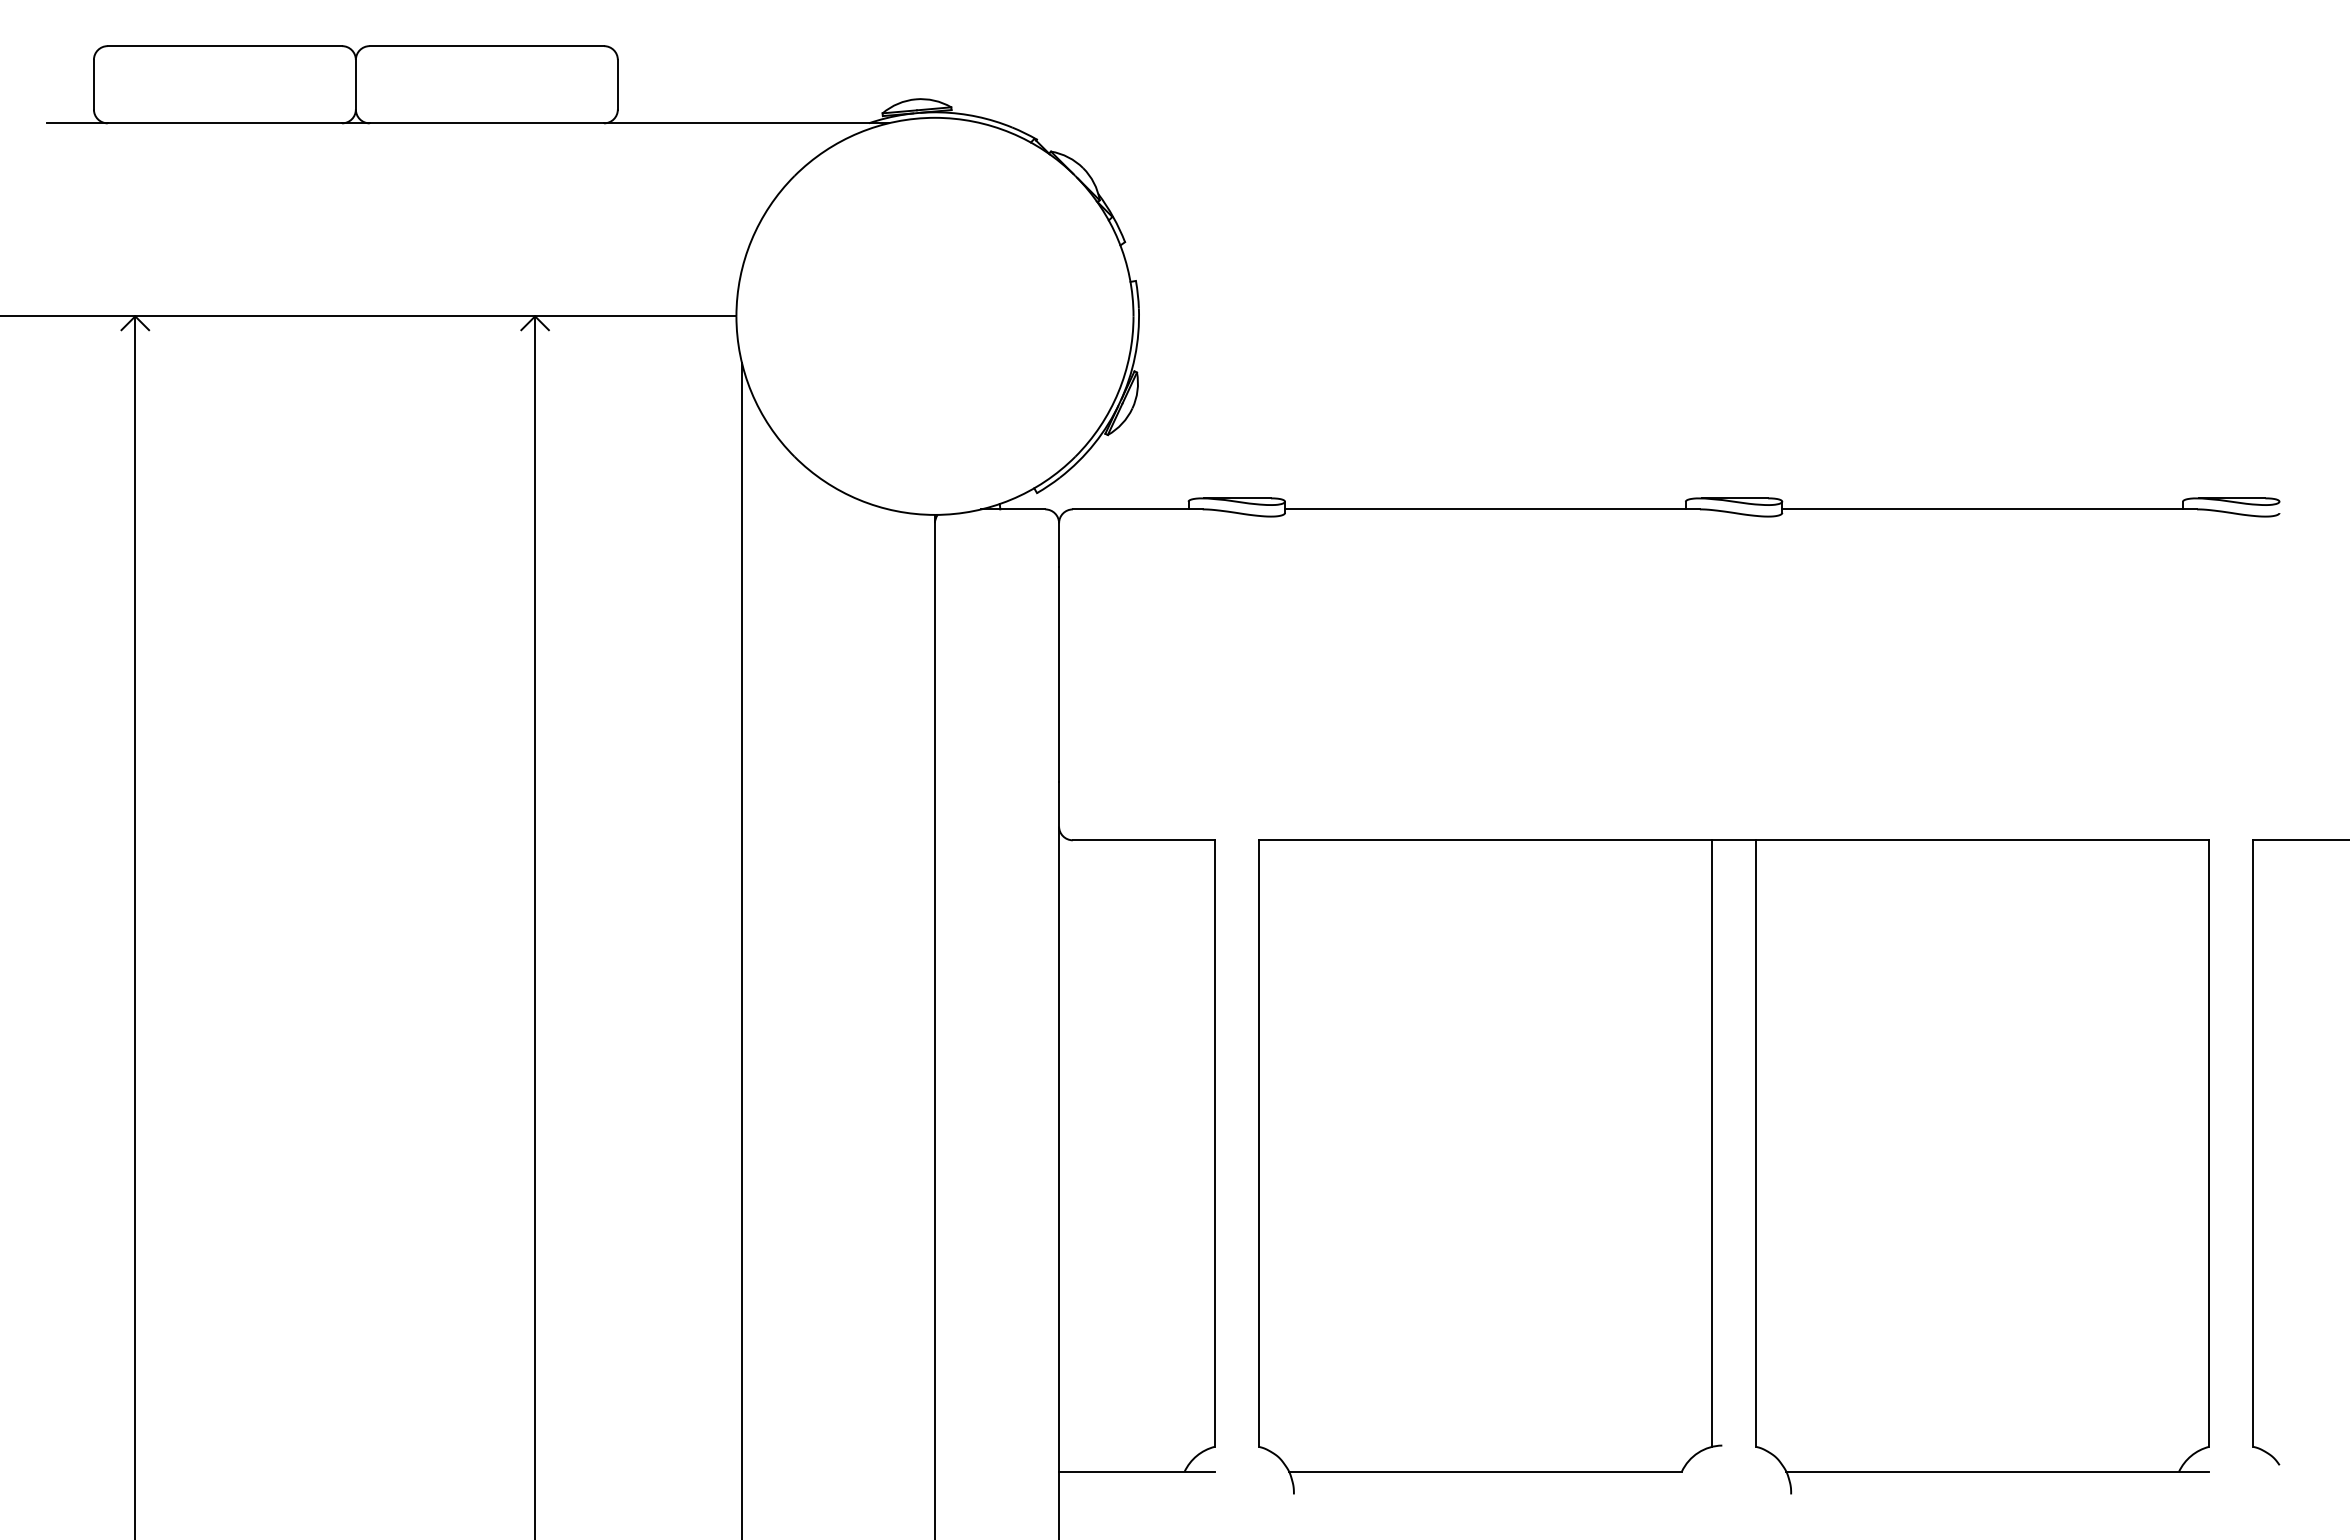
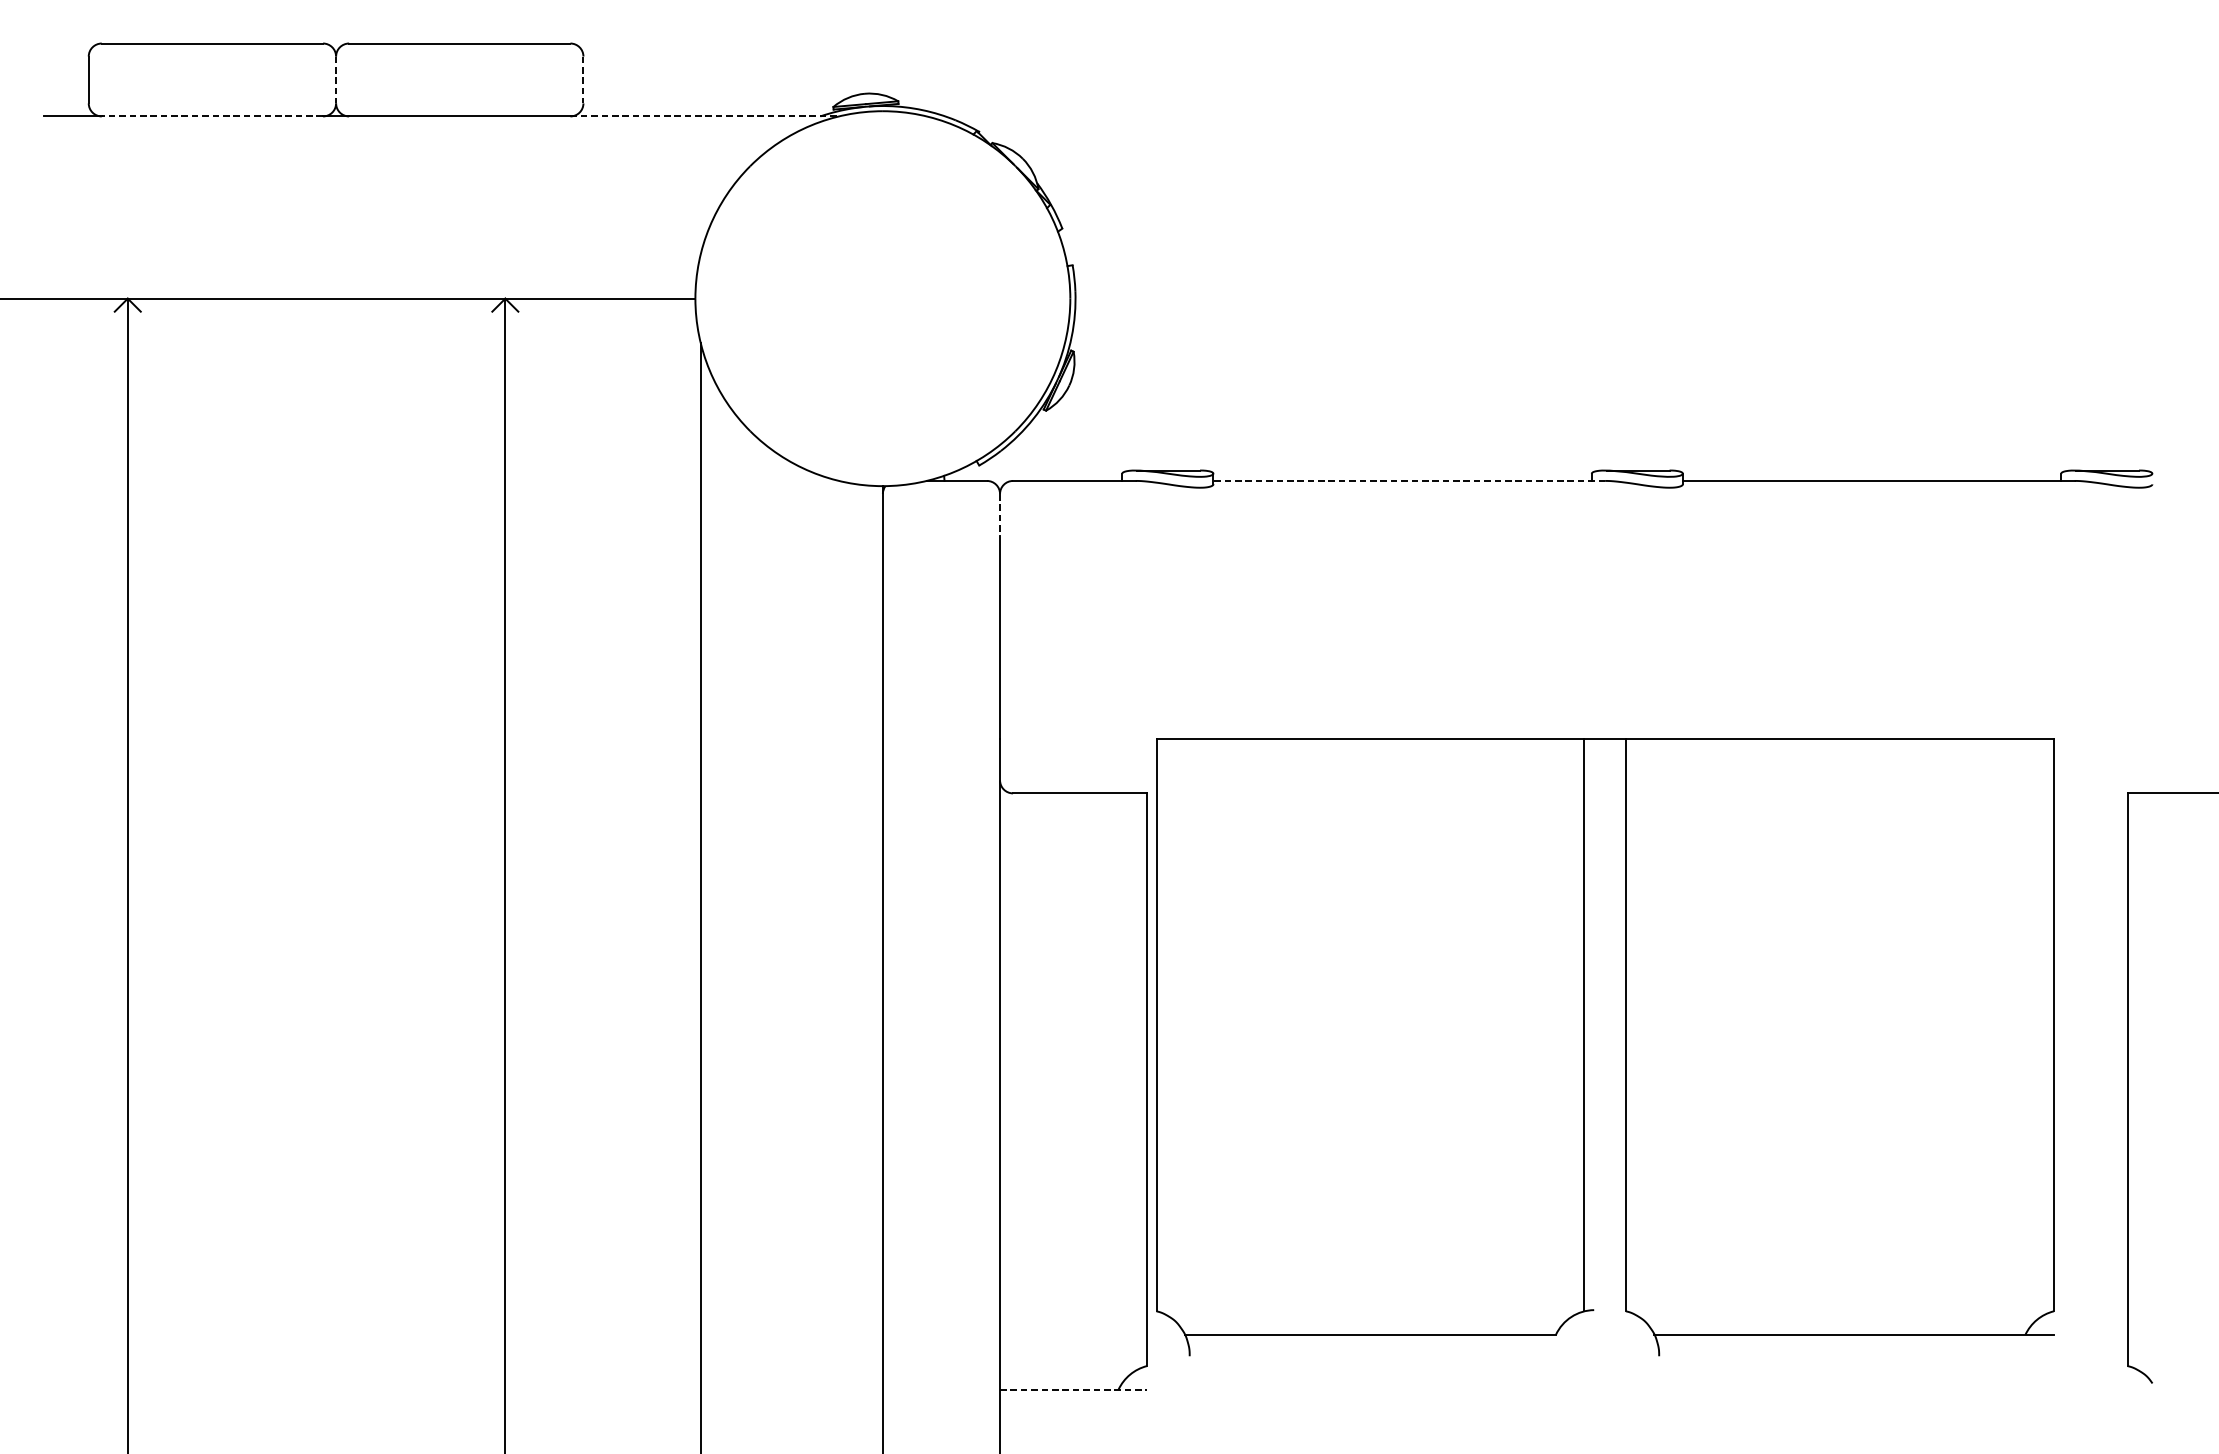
line: (355, 84) -> (335, 79), solid -> dashed
line: (617, 84) -> (583, 79), solid -> dashed
line: (224, 123) -> (212, 116), solid -> dashed
line: (746, 123) -> (704, 116), solid -> dashed
line: (1491, 509) -> (1408, 481), solid -> dashed
line: (1059, 545) -> (1000, 515), solid -> dashed
part: (1712, 1166) -> (1584, 1046), moved
line: (1136, 1471) -> (1073, 1389), solid -> dashed

